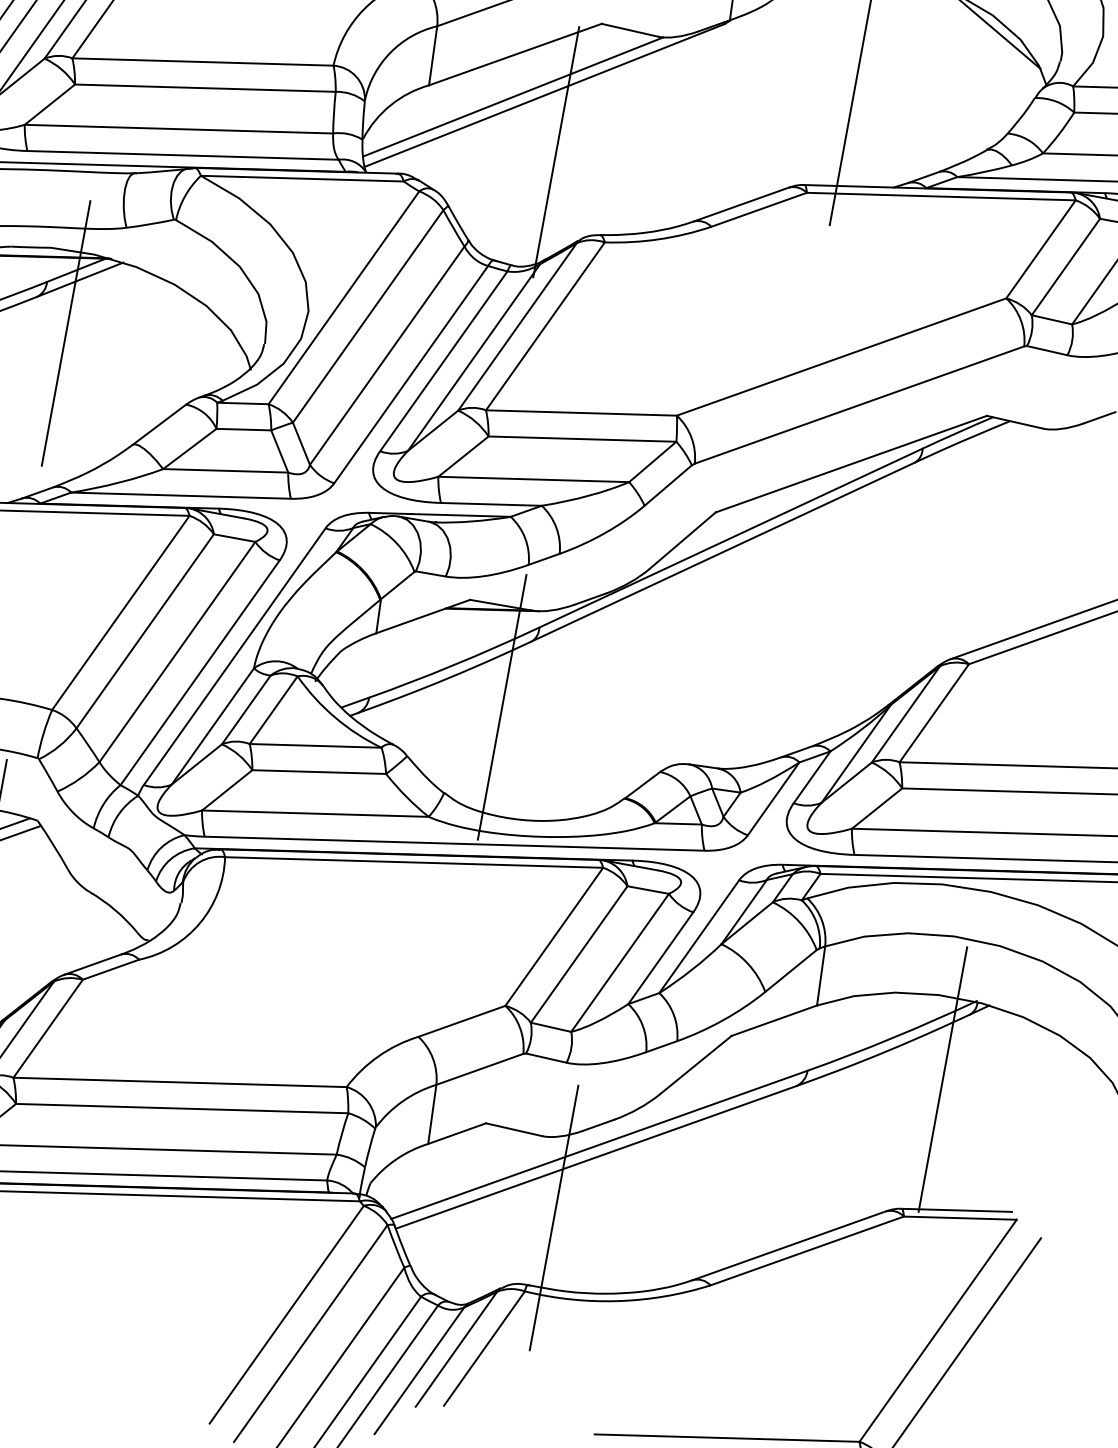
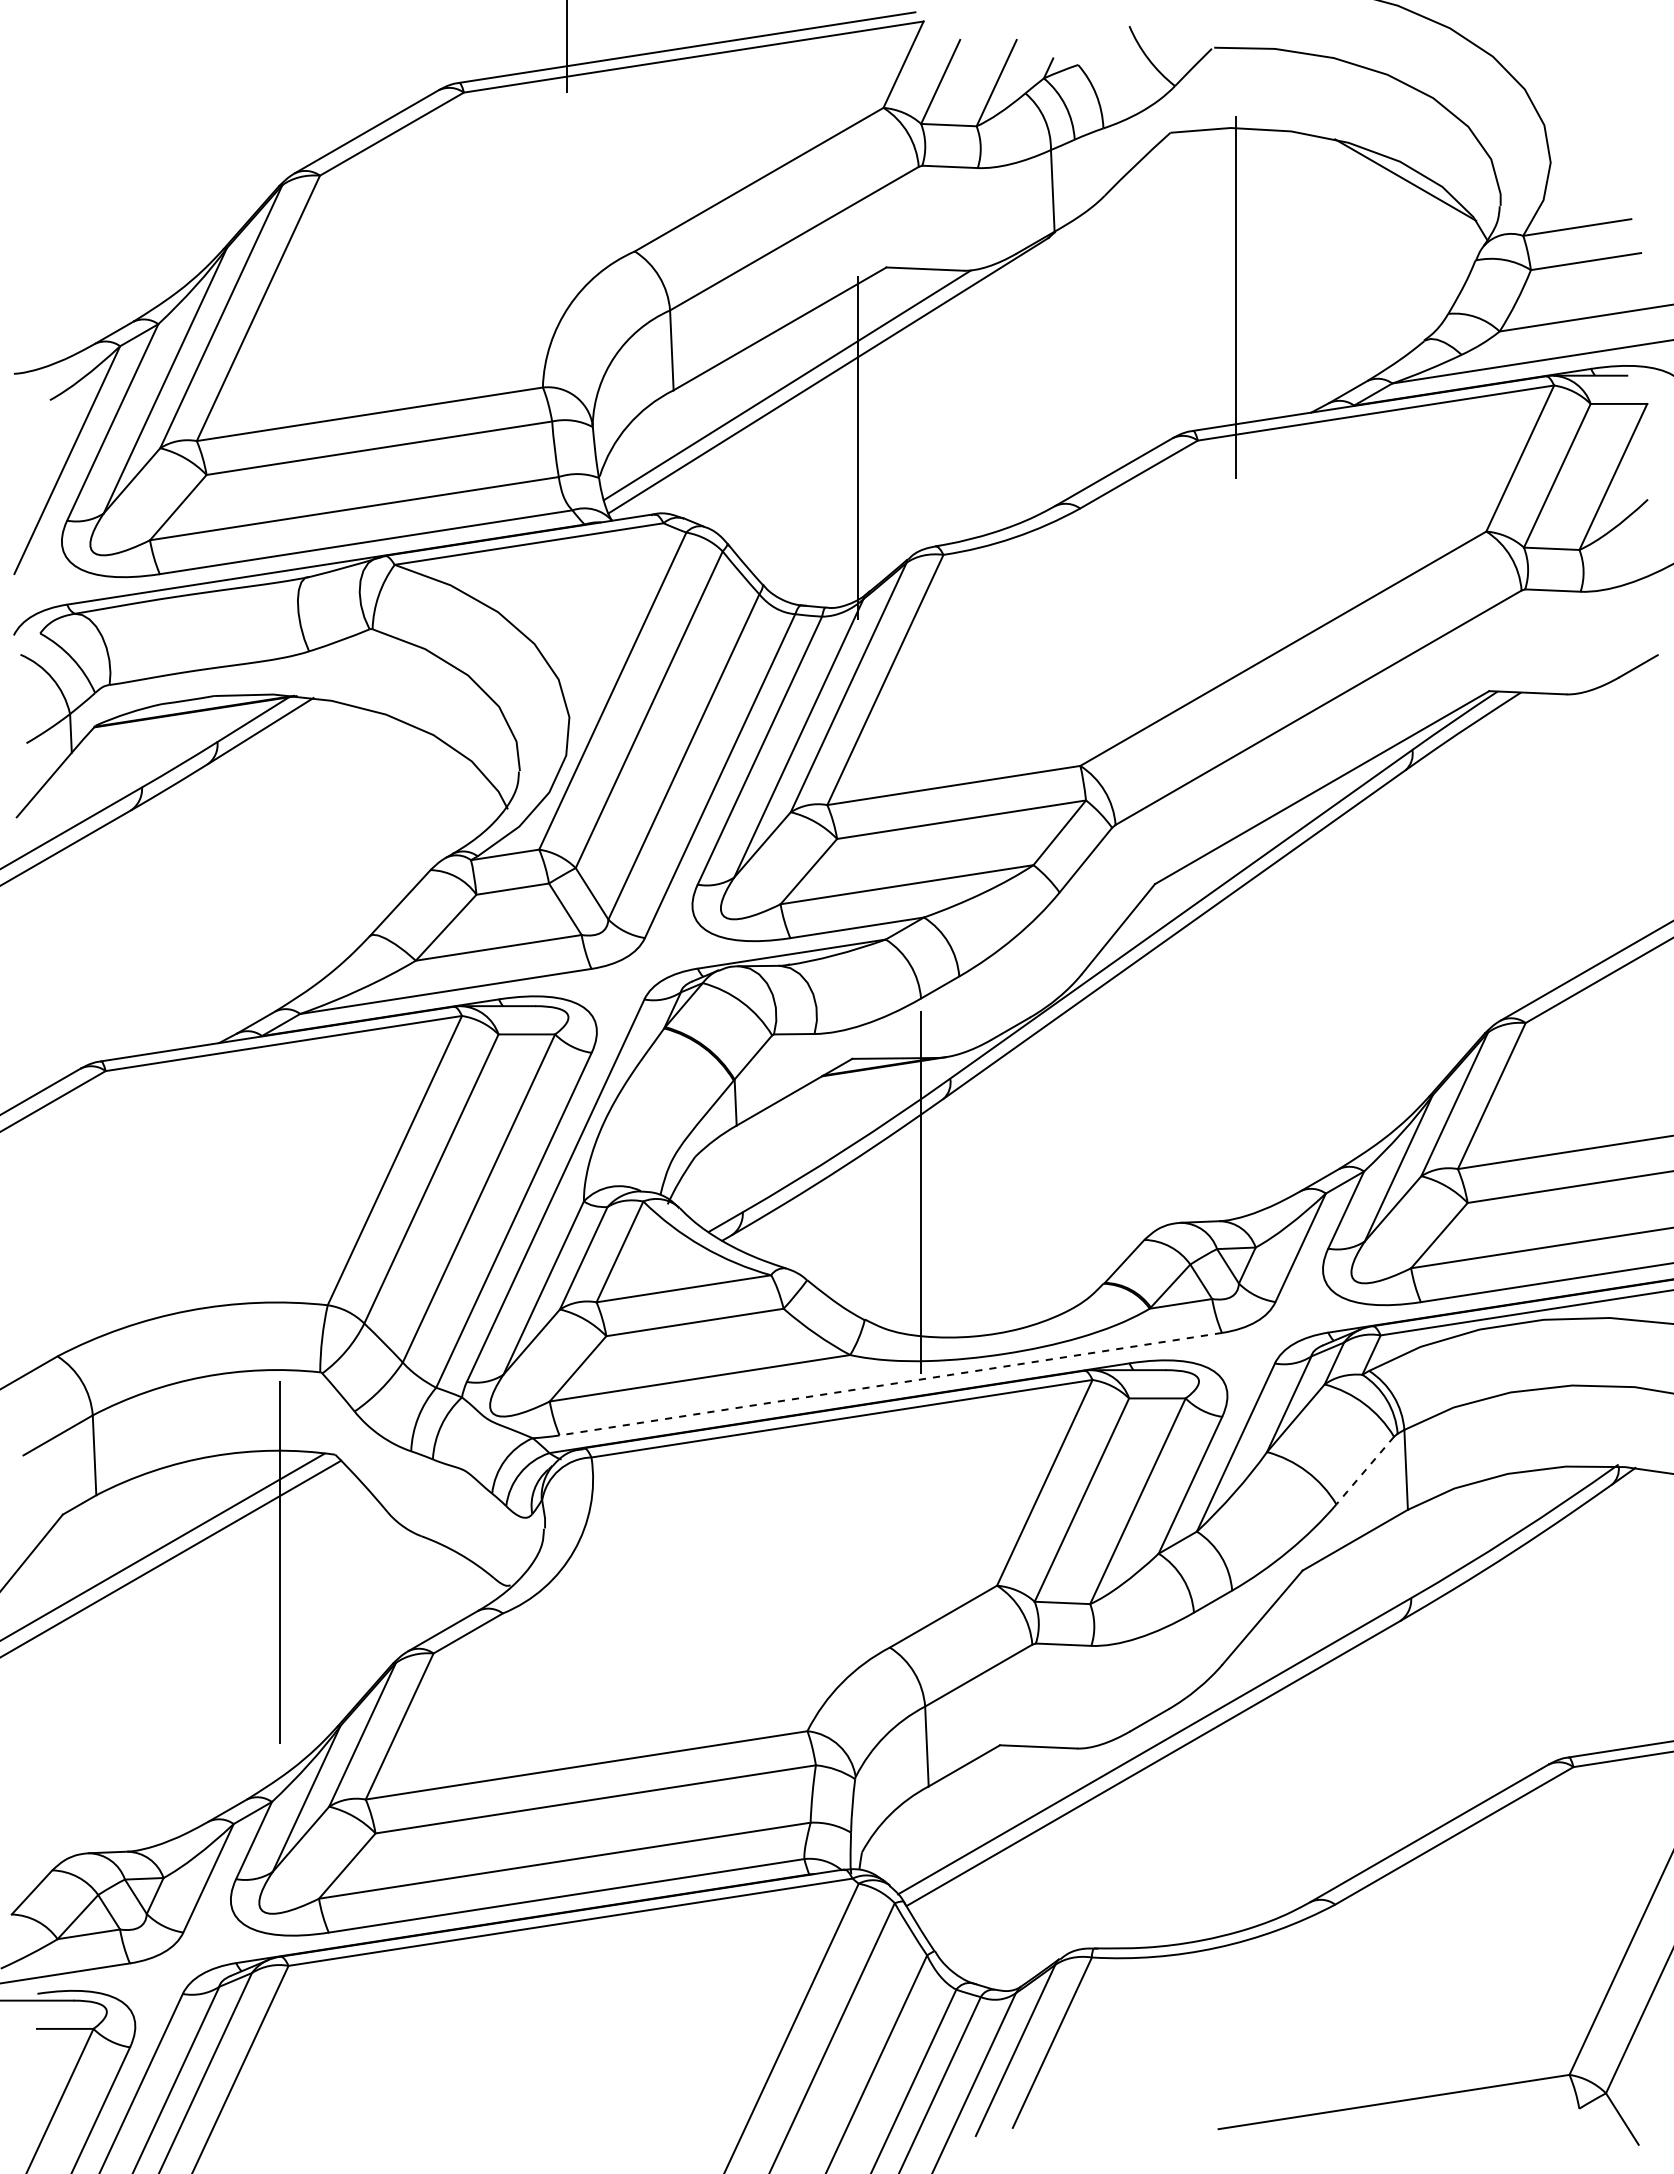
line: (66, 332) -> (255, 804), removed
line: (454, 843) -> (890, 1384), solid -> dashed
line: (790, 970) -> (1364, 1470), solid -> dashed
line: (942, 1079) -> (1591, 1576), removed
line: (554, 1217) -> (1112, 1853), removed

